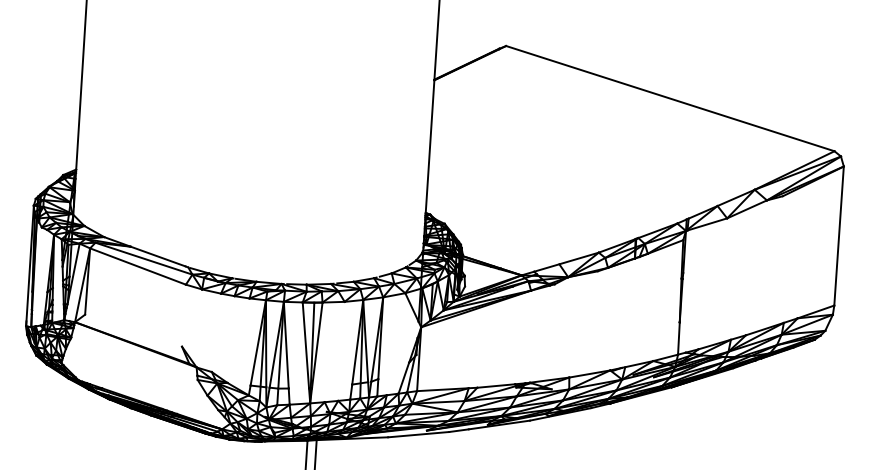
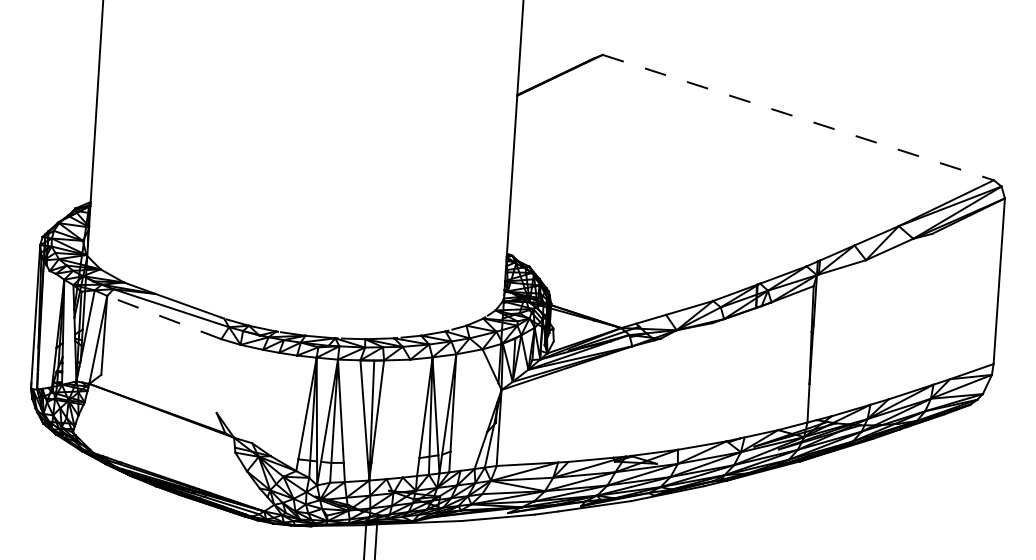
line: (670, 98) -> (798, 117), solid -> dashed
line: (137, 266) -> (163, 317), solid -> dashed

